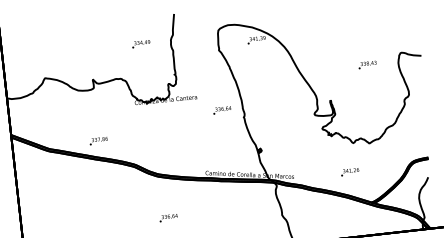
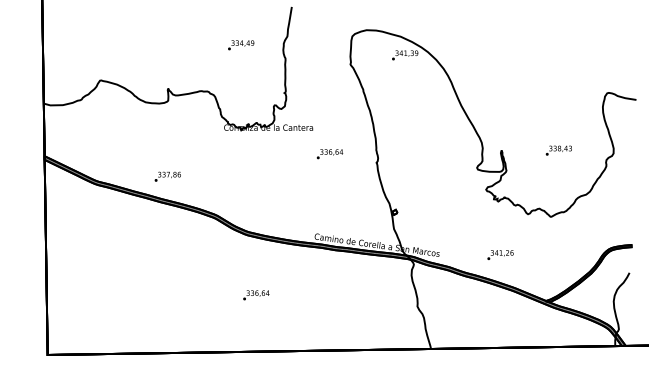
text: (367, 64) -> (558, 150), moved
text: (221, 110) -> (329, 154), moved
text: (350, 171) -> (500, 254), moved

